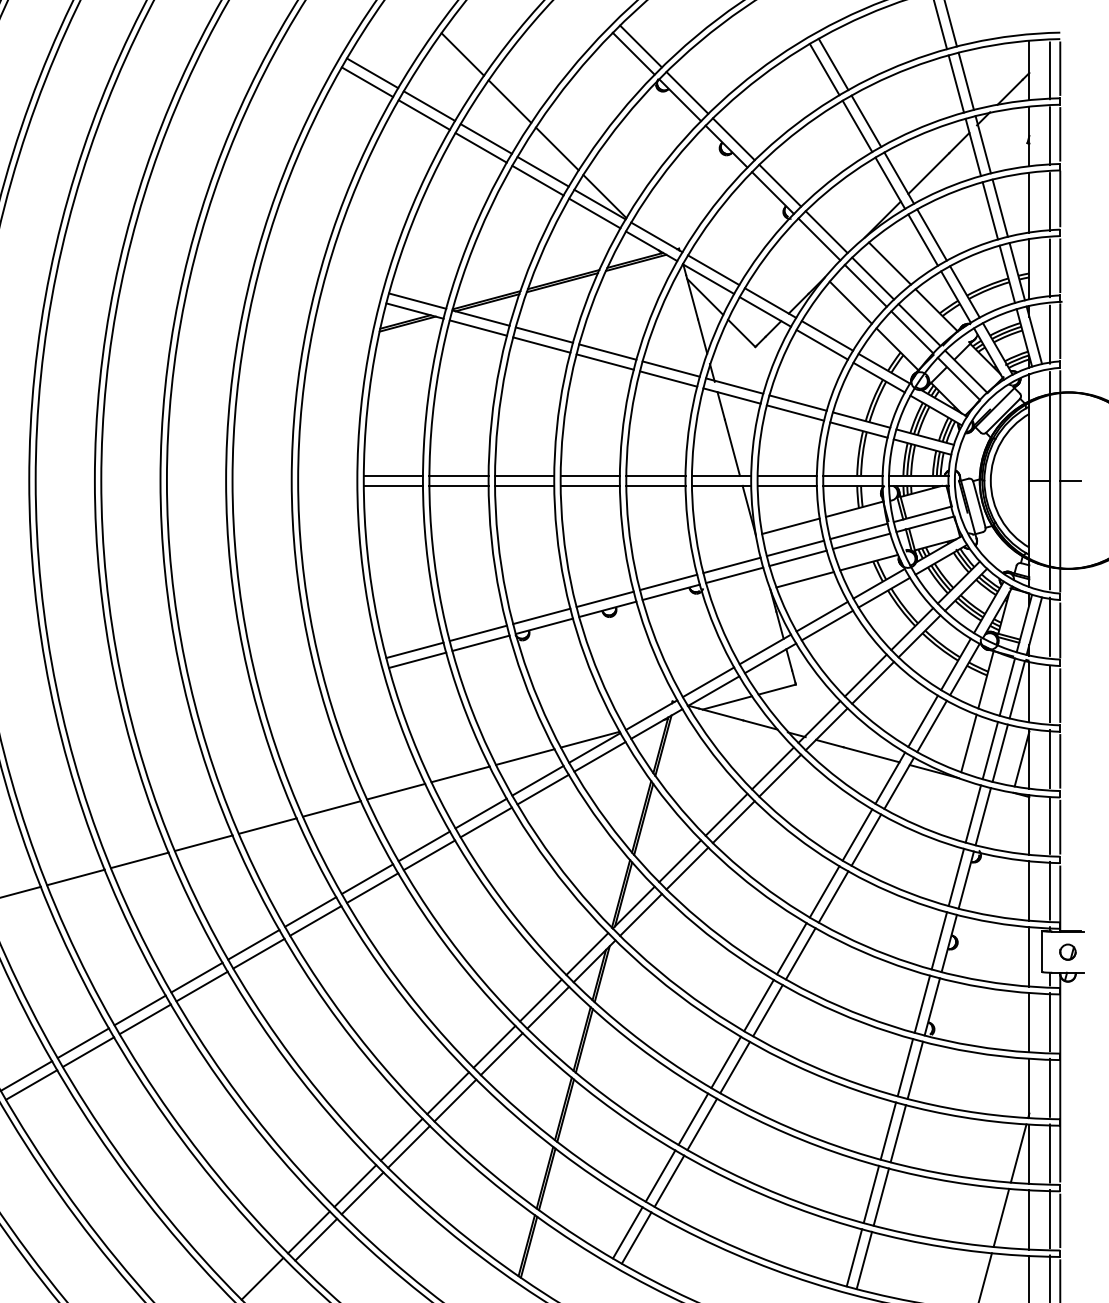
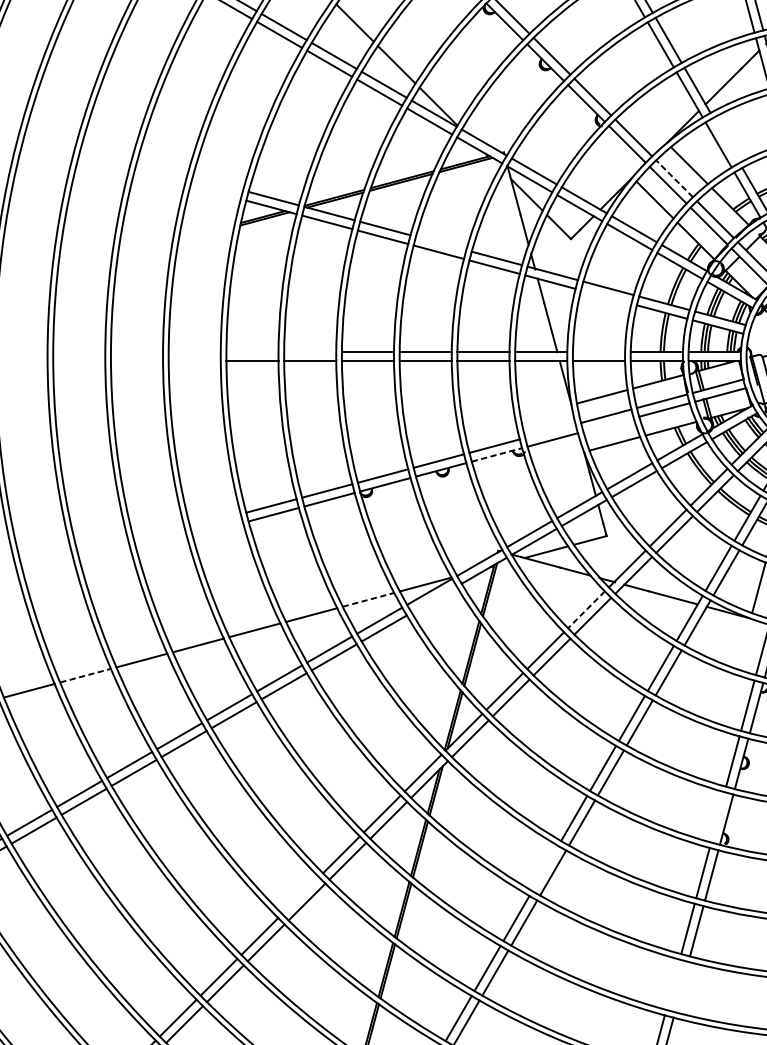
line: (931, 234) -> (725, 140), removed
line: (873, 278) -> (674, 178), solid -> dashed
line: (607, 351) -> (440, 242), removed
line: (795, 412) -> (606, 296), removed
line: (392, 475) -> (251, 352), removed
line: (458, 475) -> (309, 352), removed
line: (786, 475) -> (598, 352), removed
line: (797, 558) -> (608, 425), removed
line: (731, 565) -> (549, 431), removed
line: (671, 592) -> (497, 455), solid -> dashed
line: (525, 756) -> (368, 599), solid -> dashed
line: (599, 756) -> (433, 599), removed
line: (772, 768) -> (586, 609), solid -> dashed
line: (203, 843) -> (85, 675), solid -> dashed
line: (922, 1003) -> (718, 816), removed
line: (726, 1062) -> (545, 868), removed
line: (448, 1093) -> (300, 895), removed
line: (871, 1193) -> (673, 983), removed
line: (881, 1196) -> (681, 986), removed

